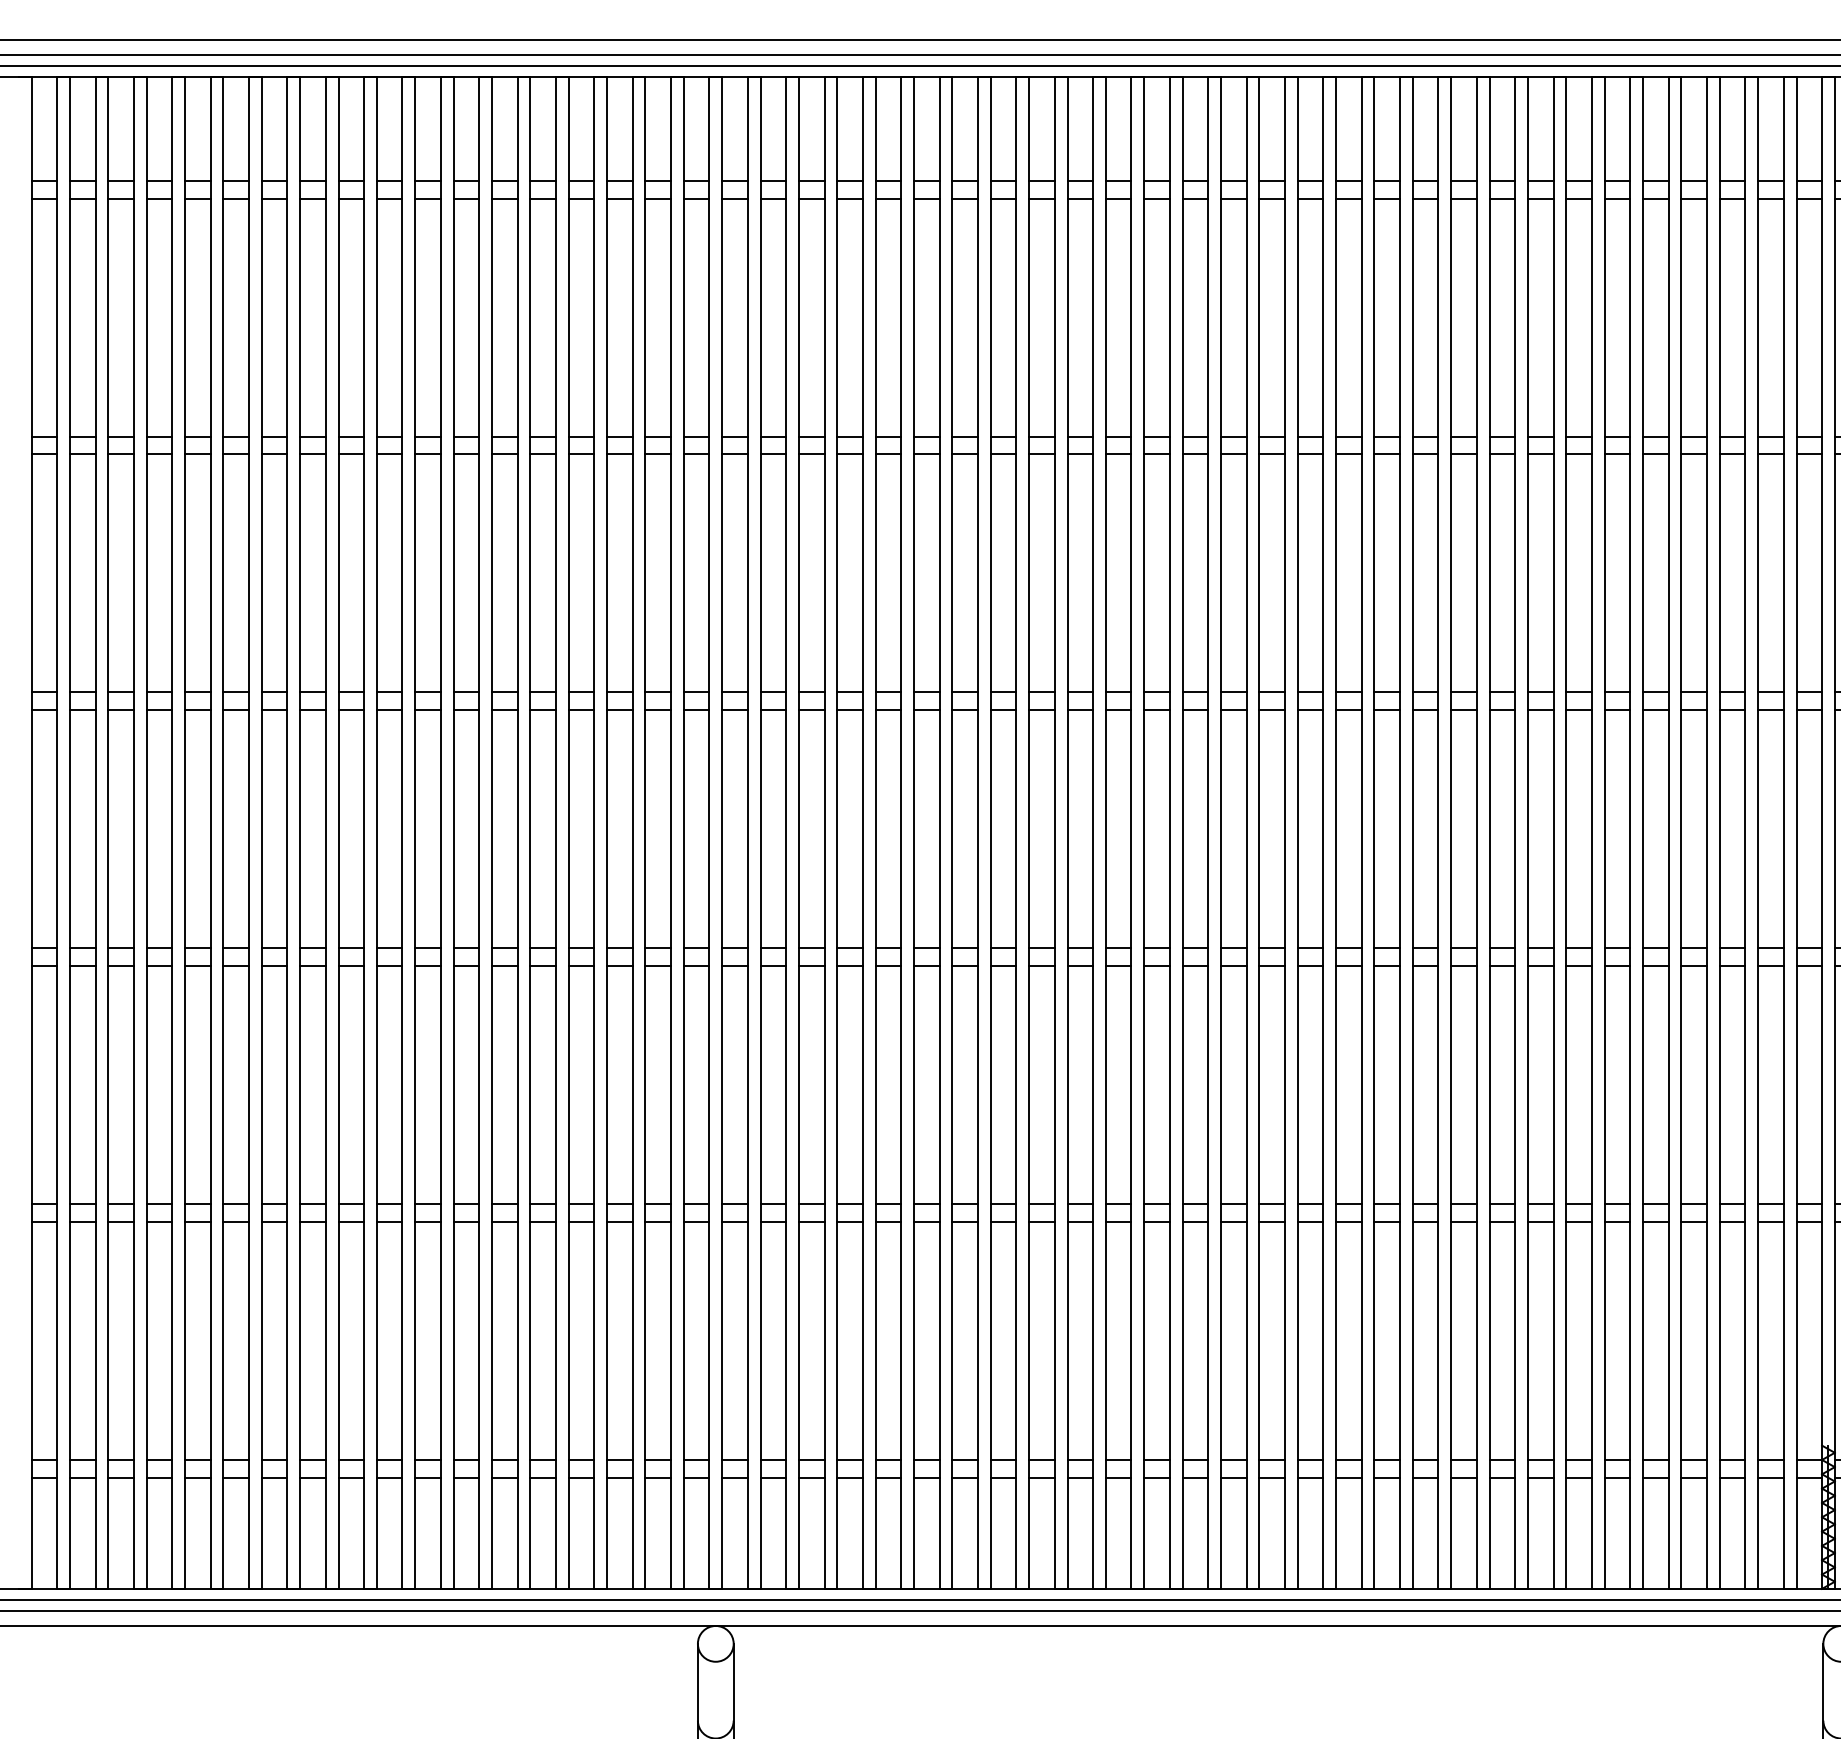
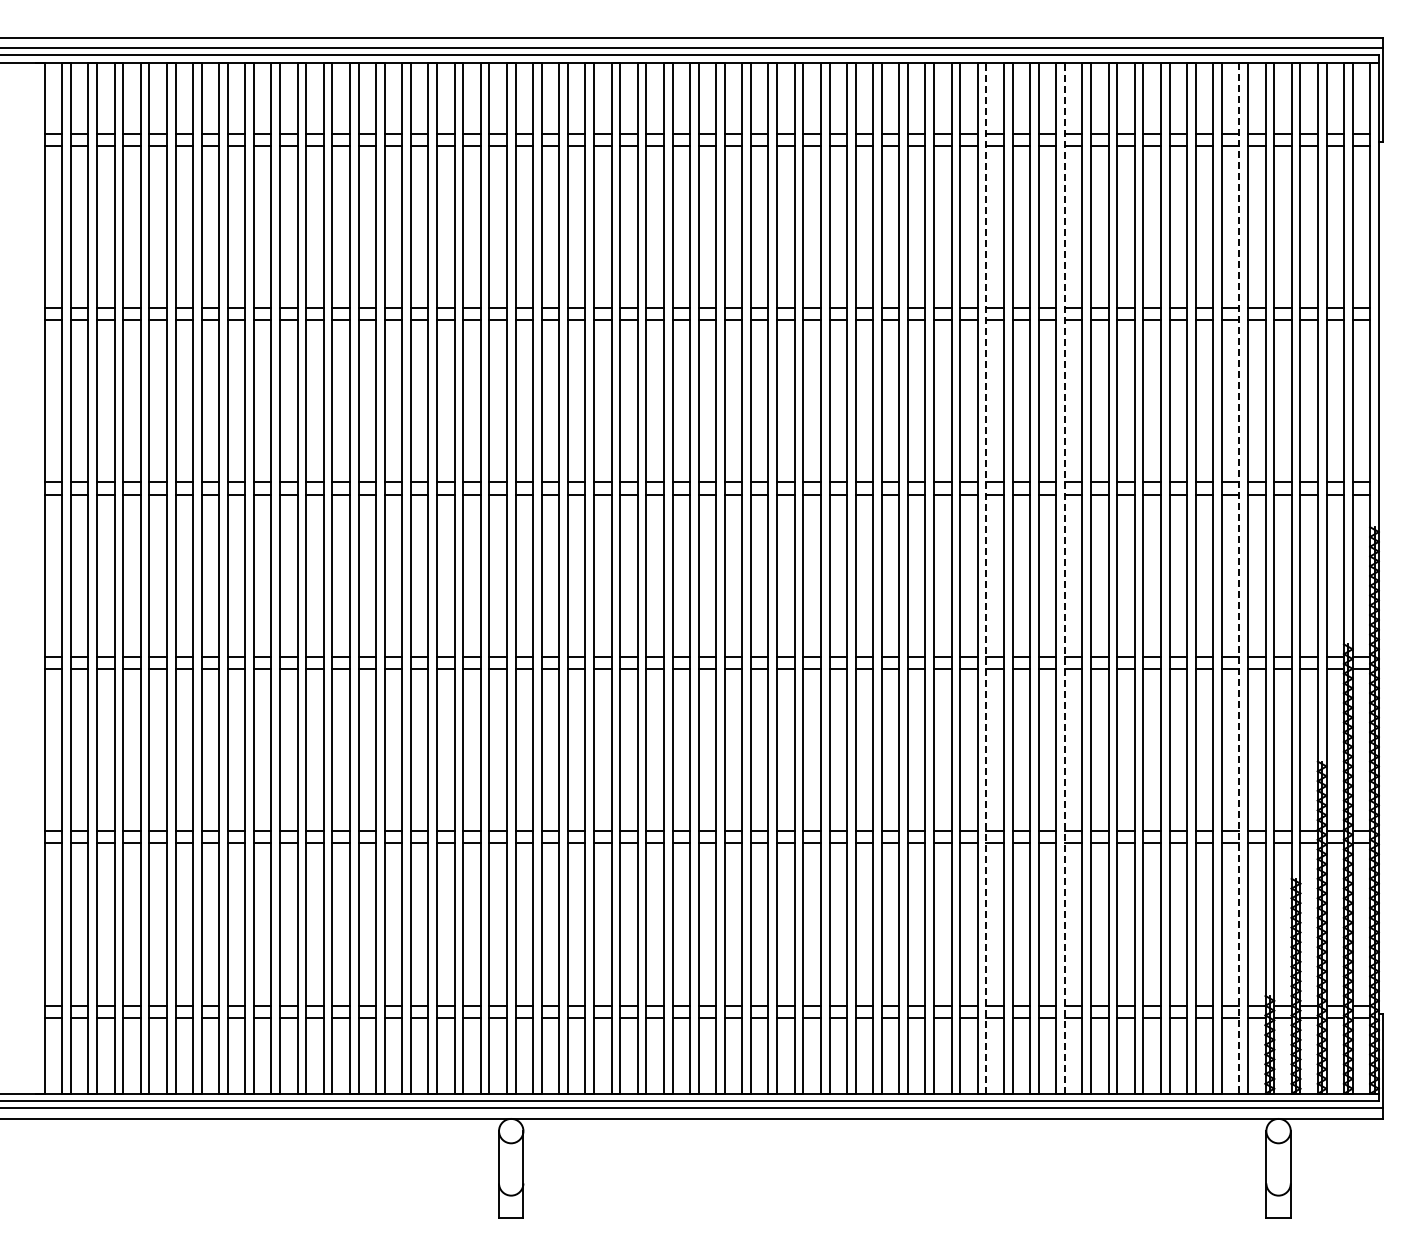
line: (1412, 831) -> (986, 577), solid -> dashed
line: (1527, 831) -> (1064, 577), solid -> dashed
line: (1783, 833) -> (1239, 578), solid -> dashed

